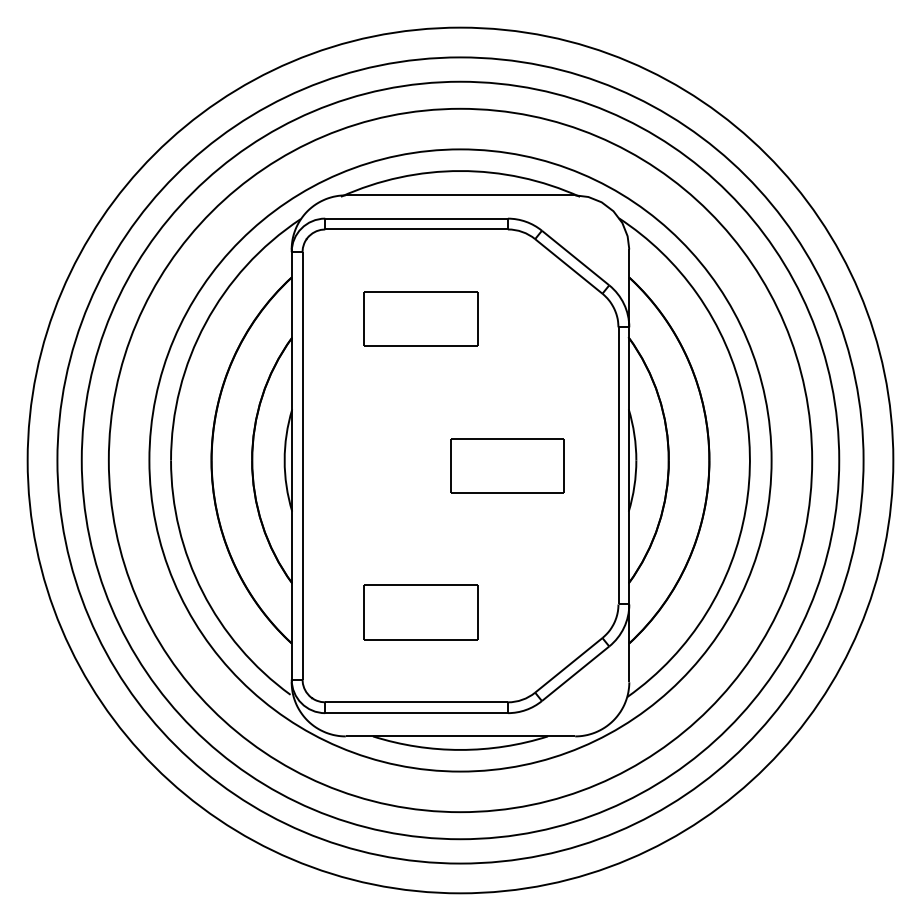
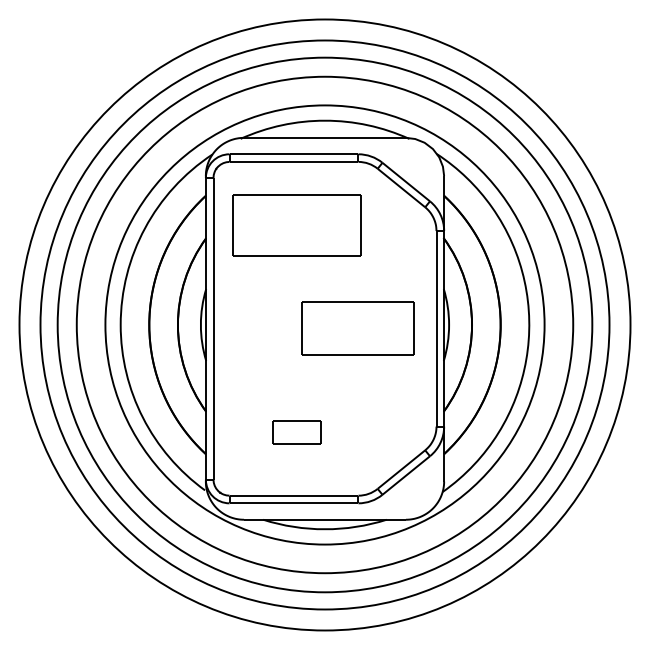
part: (420, 318) -> (296, 224), size x1.6
part: (506, 465) -> (357, 328), size x1.4
part: (420, 611) -> (296, 431), size x0.6

